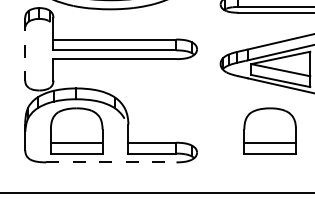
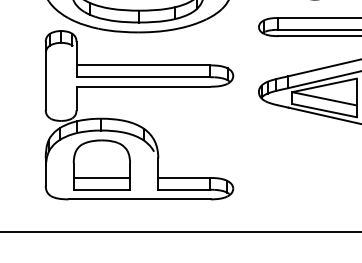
line: (24, 49) -> (45, 76), dashed -> solid
part: (269, 130) -> (312, 164), removed
line: (112, 162) -> (140, 199), dashed -> solid

